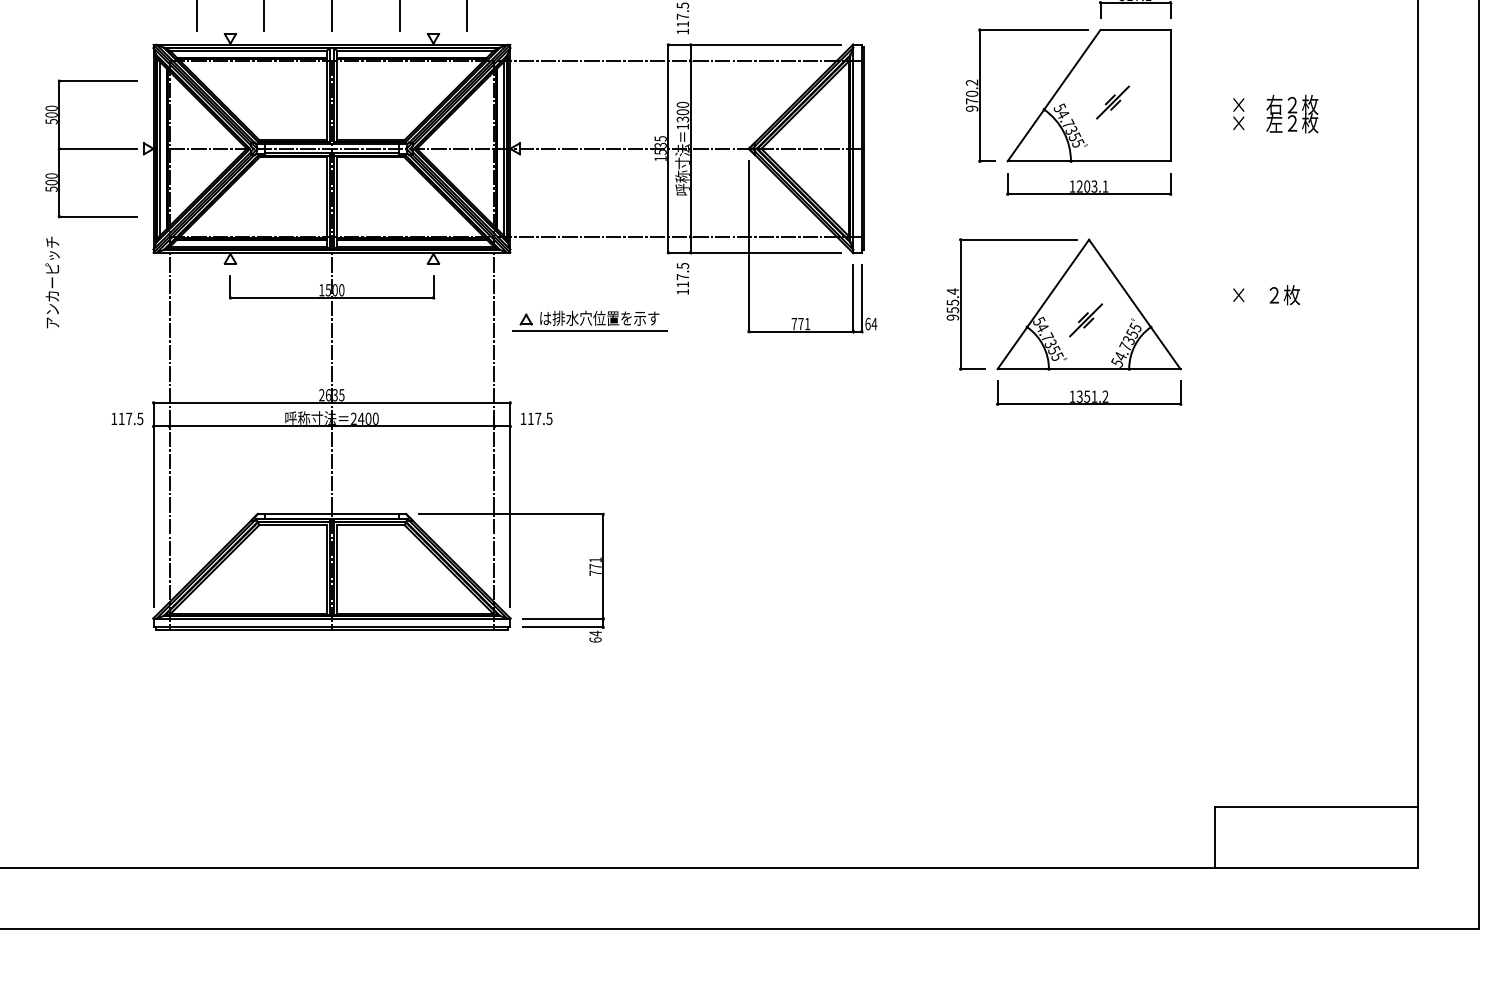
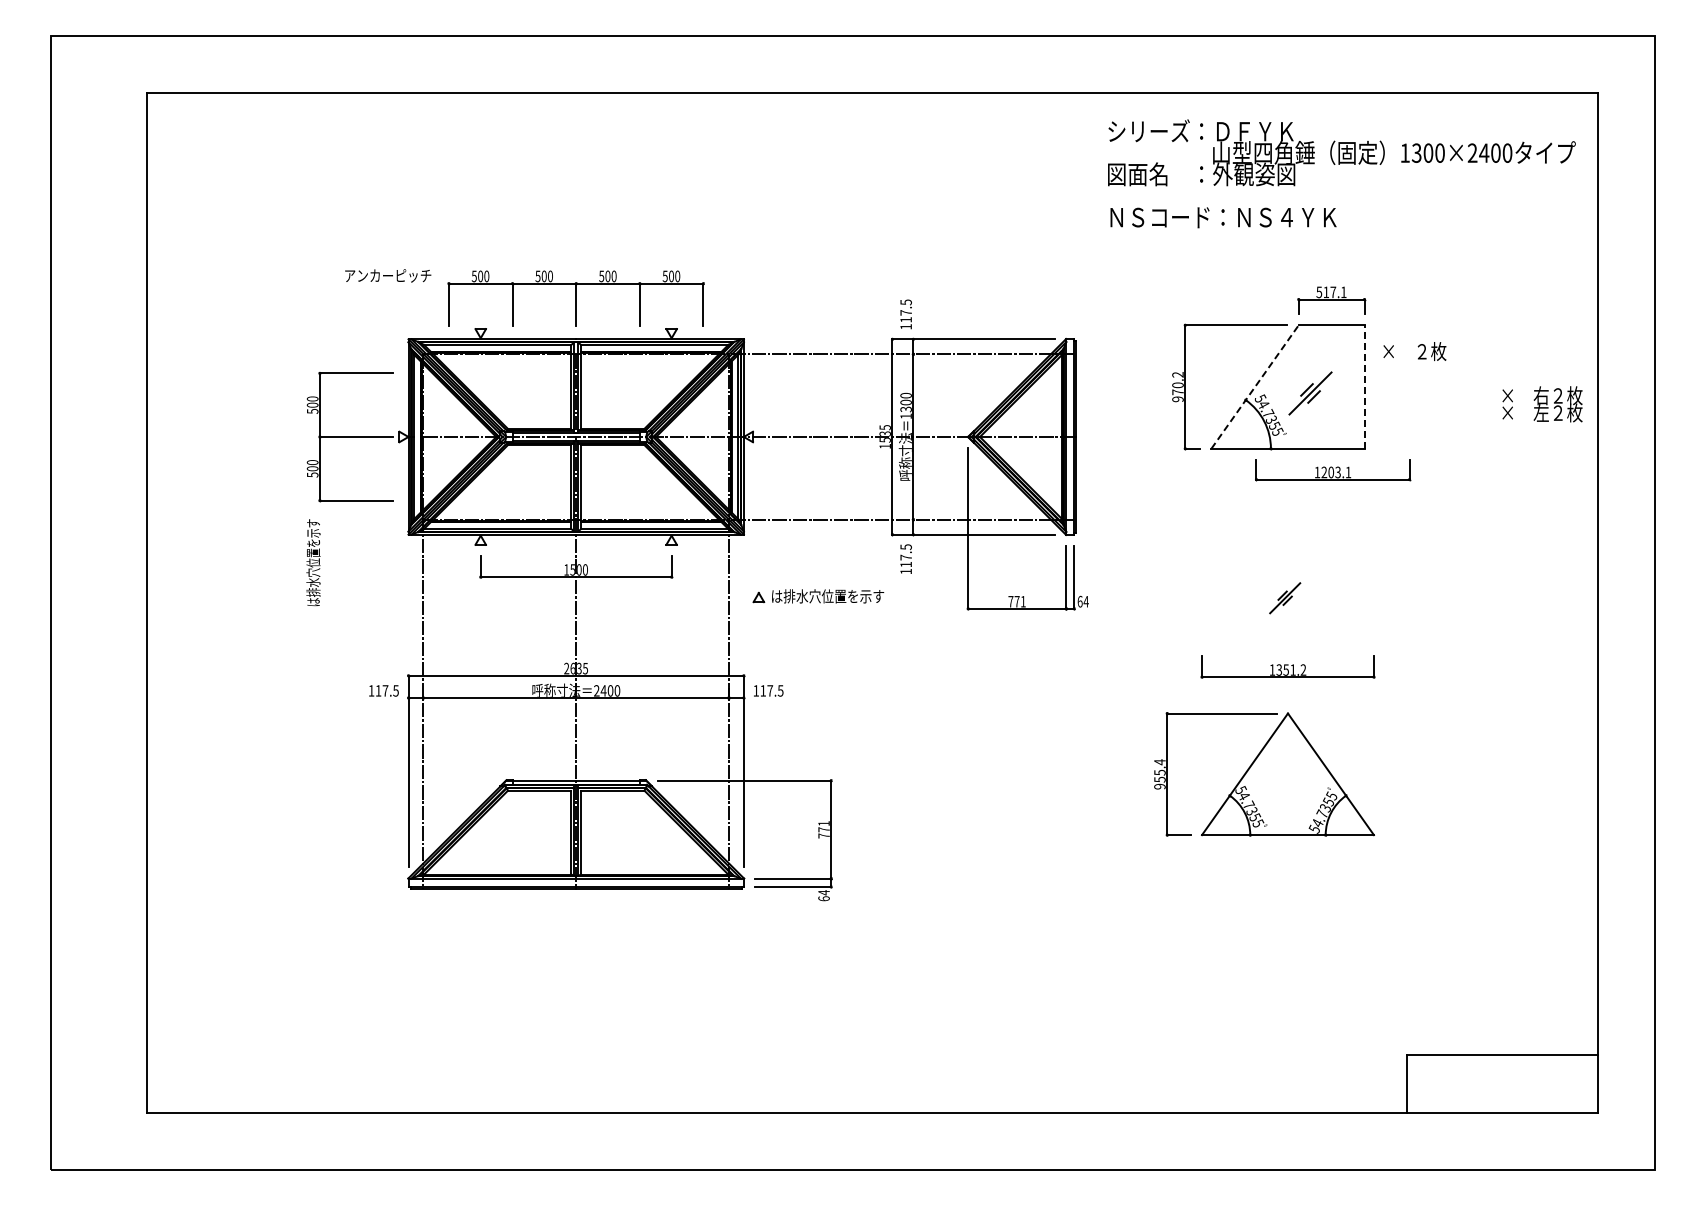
line: (1054, 96) -> (1255, 387), solid -> dashed
line: (1170, 96) -> (1364, 387), solid -> dashed
part: (1113, 102) -> (1310, 393), size x1.4
text: (1275, 114) -> (1542, 404), moved
part: (1089, 184) -> (1333, 470), moved
text: (52, 282) -> (313, 562), アンカーピッチ -> は排水穴位置を示す
text: (1266, 295) -> (1414, 351), moved
part: (1064, 304) -> (1264, 774), moved
line: (589, 331) -> (818, 608), removed

